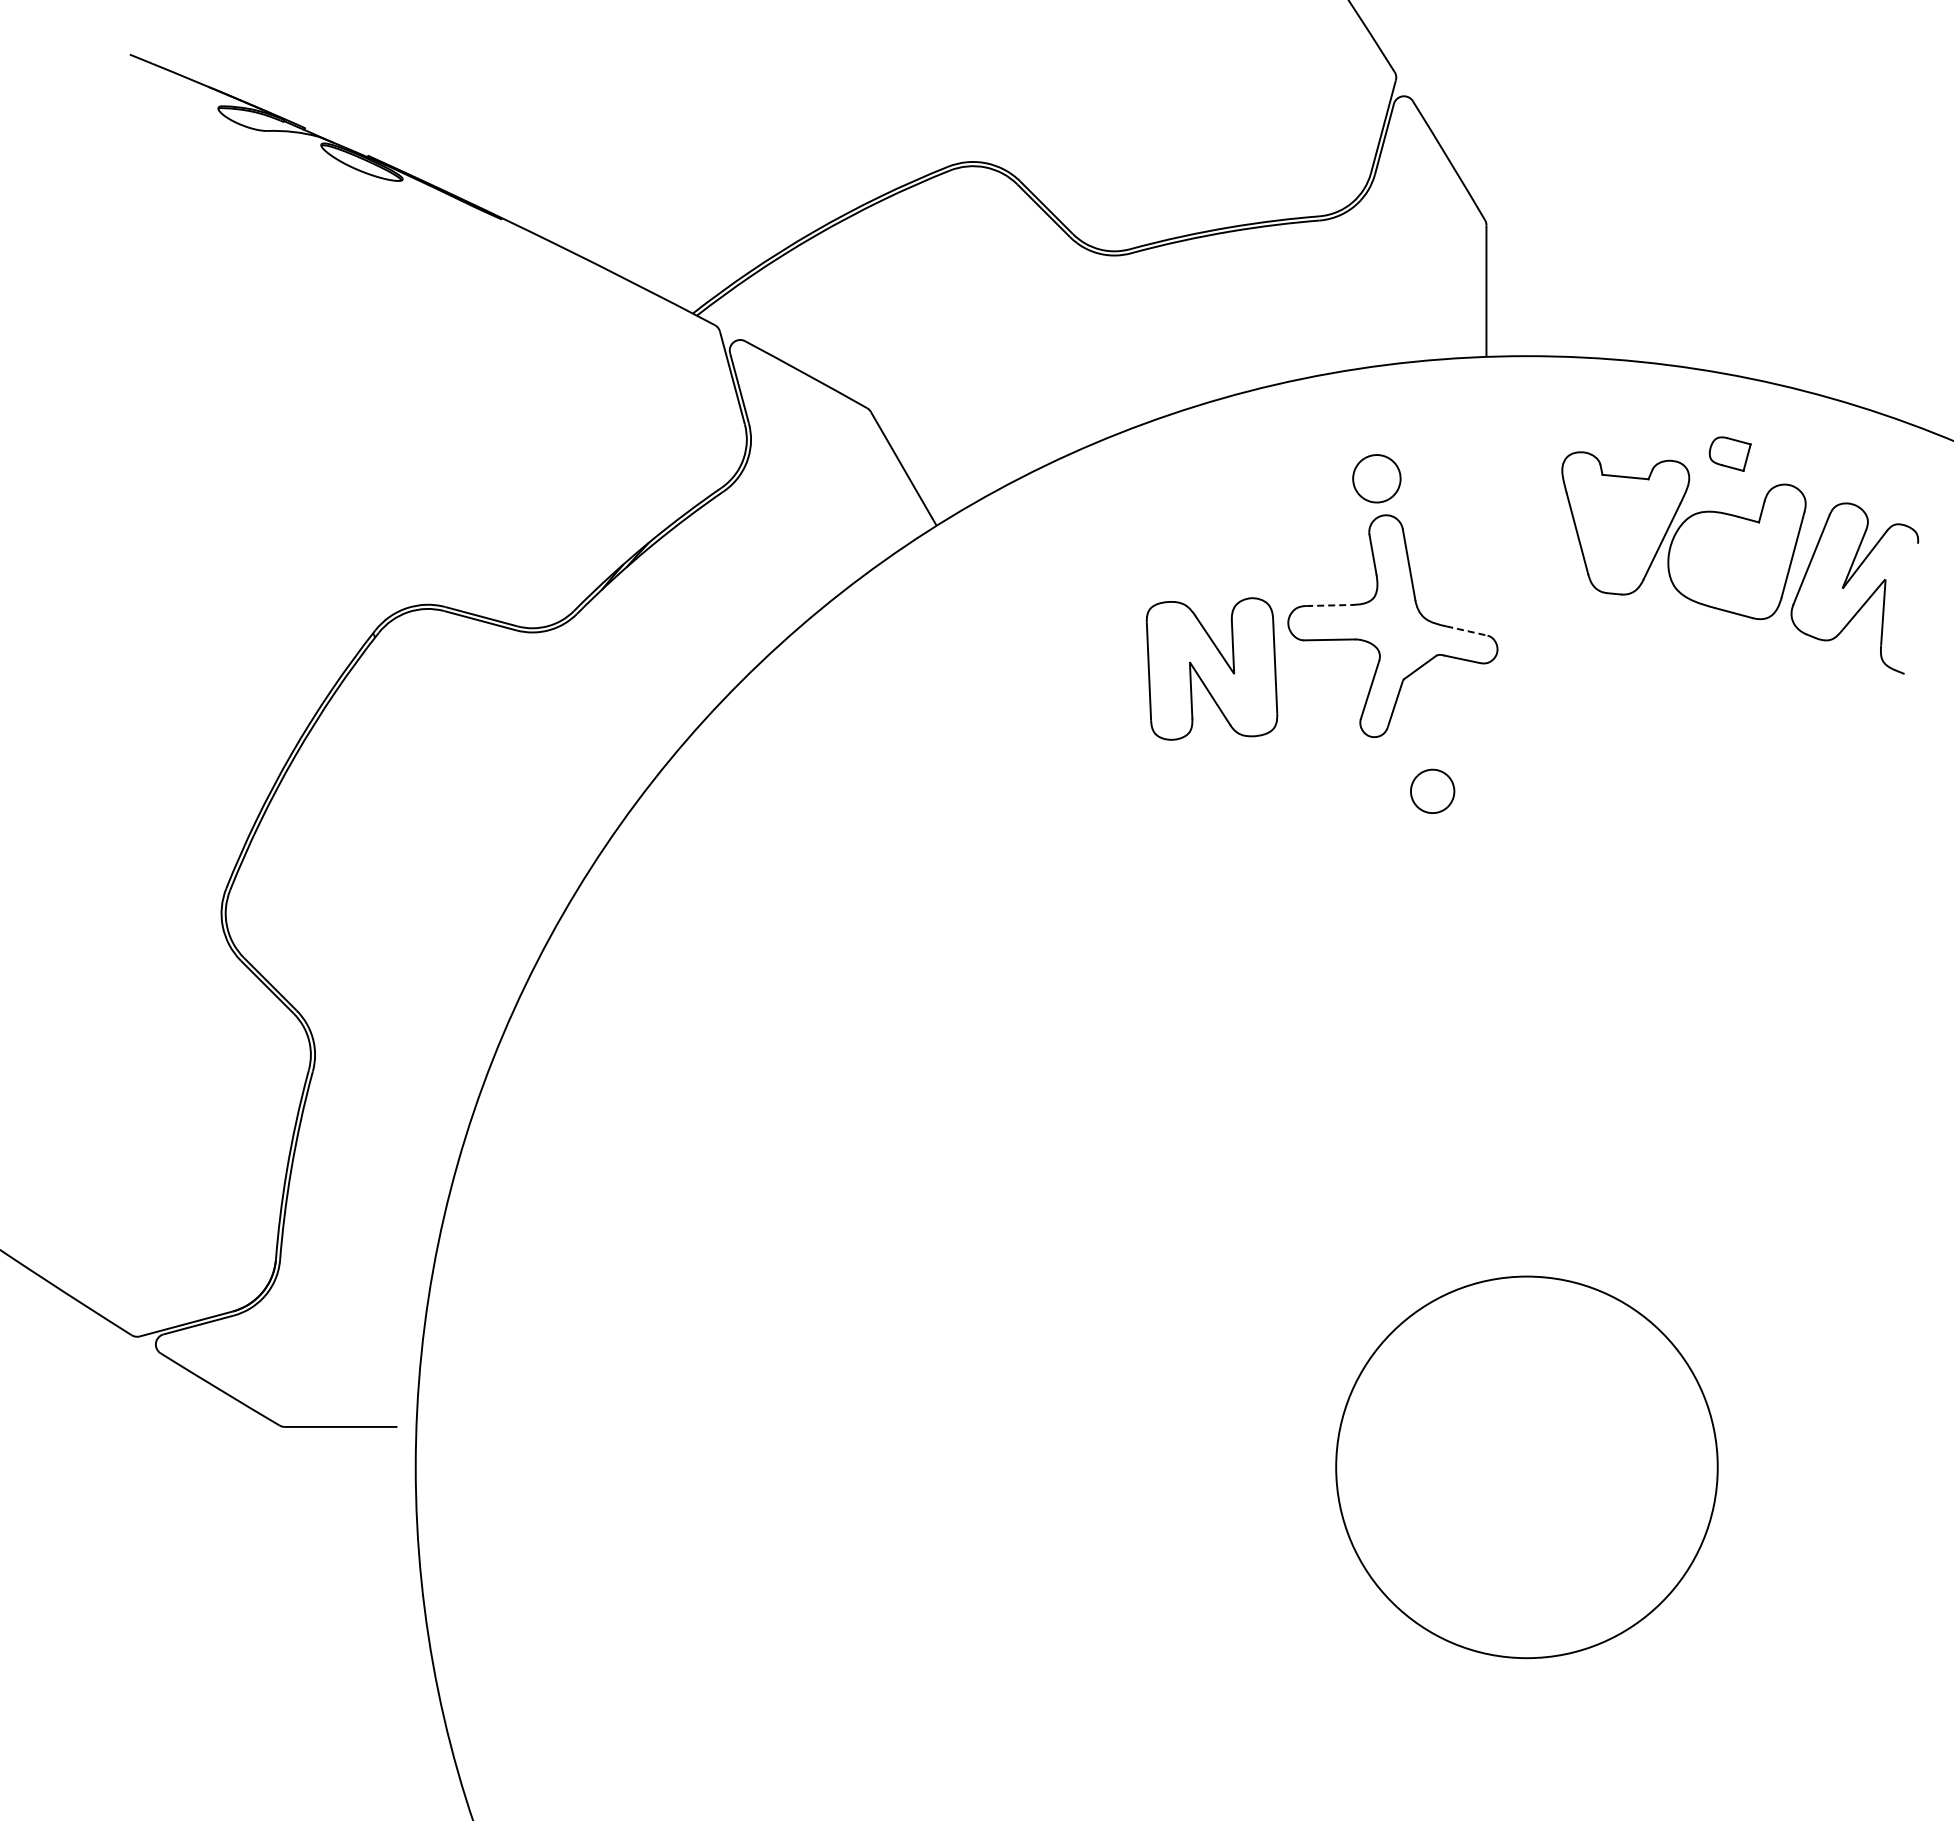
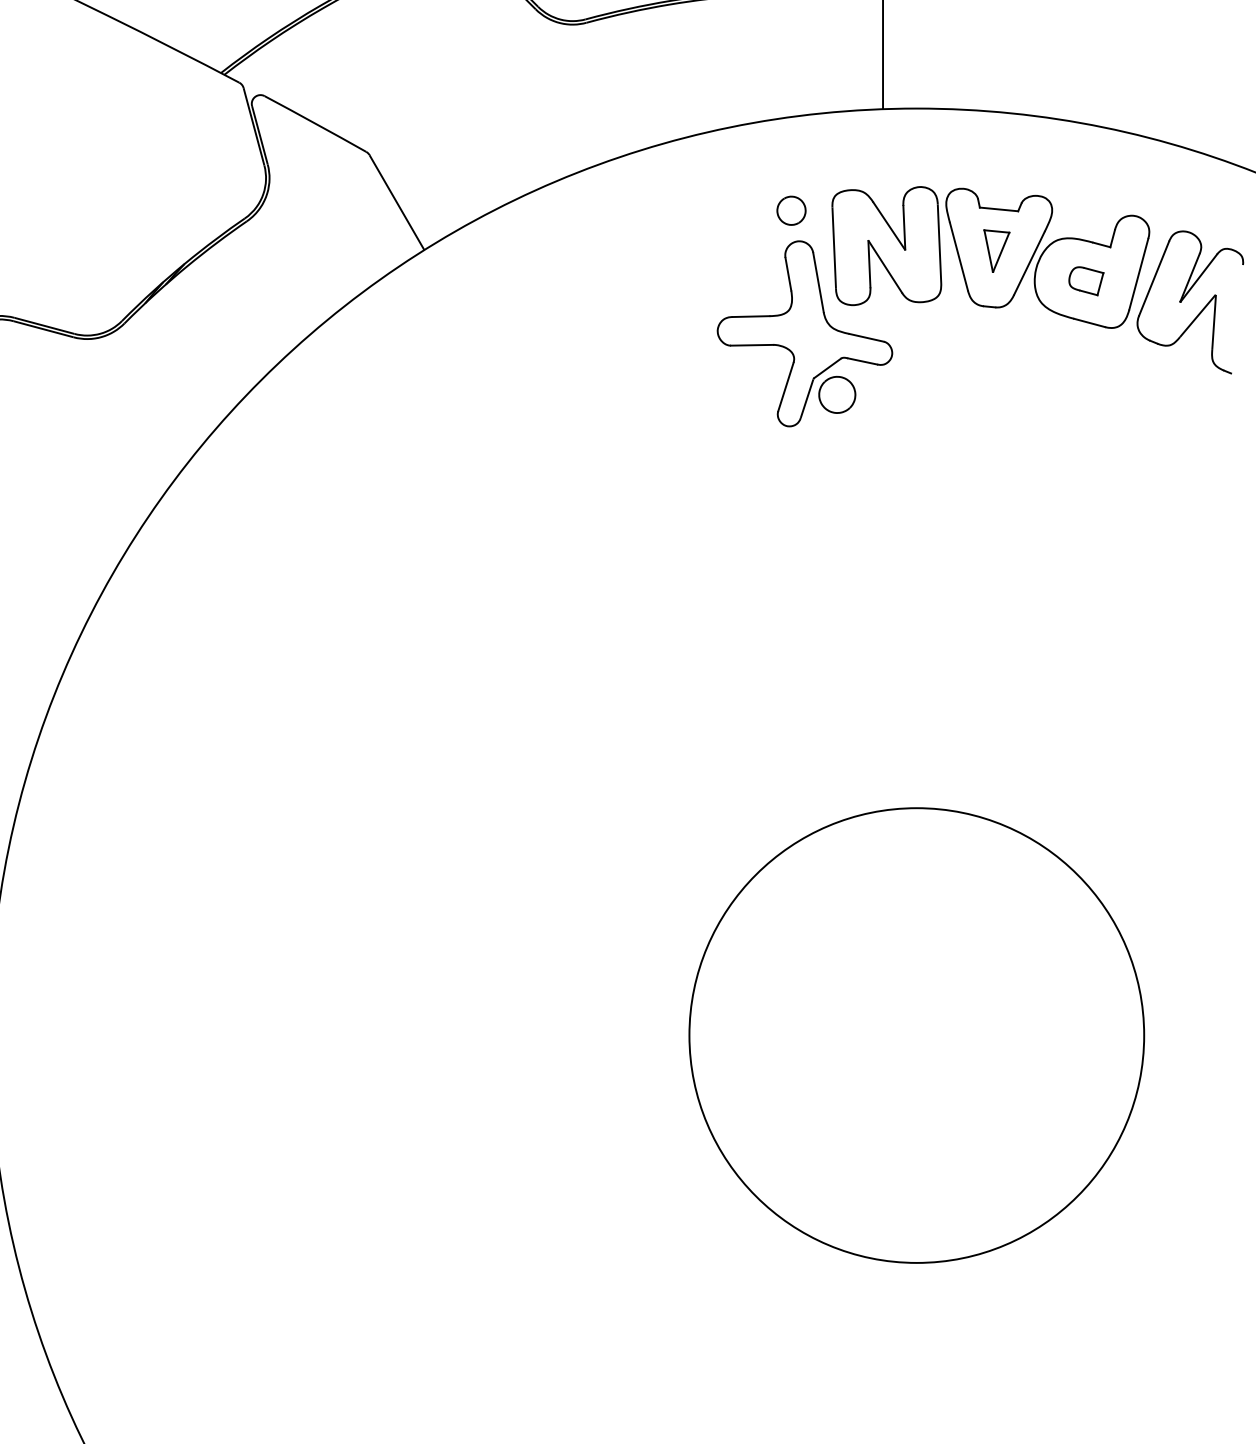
part: (1729, 453) -> (1085, 280), moved
part: (1376, 478) -> (791, 210), size x0.71
part: (1622, 526) -> (996, 250), added
line: (1328, 605) -> (751, 316), dashed -> solid
line: (1467, 631) -> (867, 338), dashed -> solid
part: (1211, 668) -> (886, 245), moved
part: (1432, 790) -> (837, 394), moved
circle: (1526, 1466) -> (916, 1034), size x1.43

